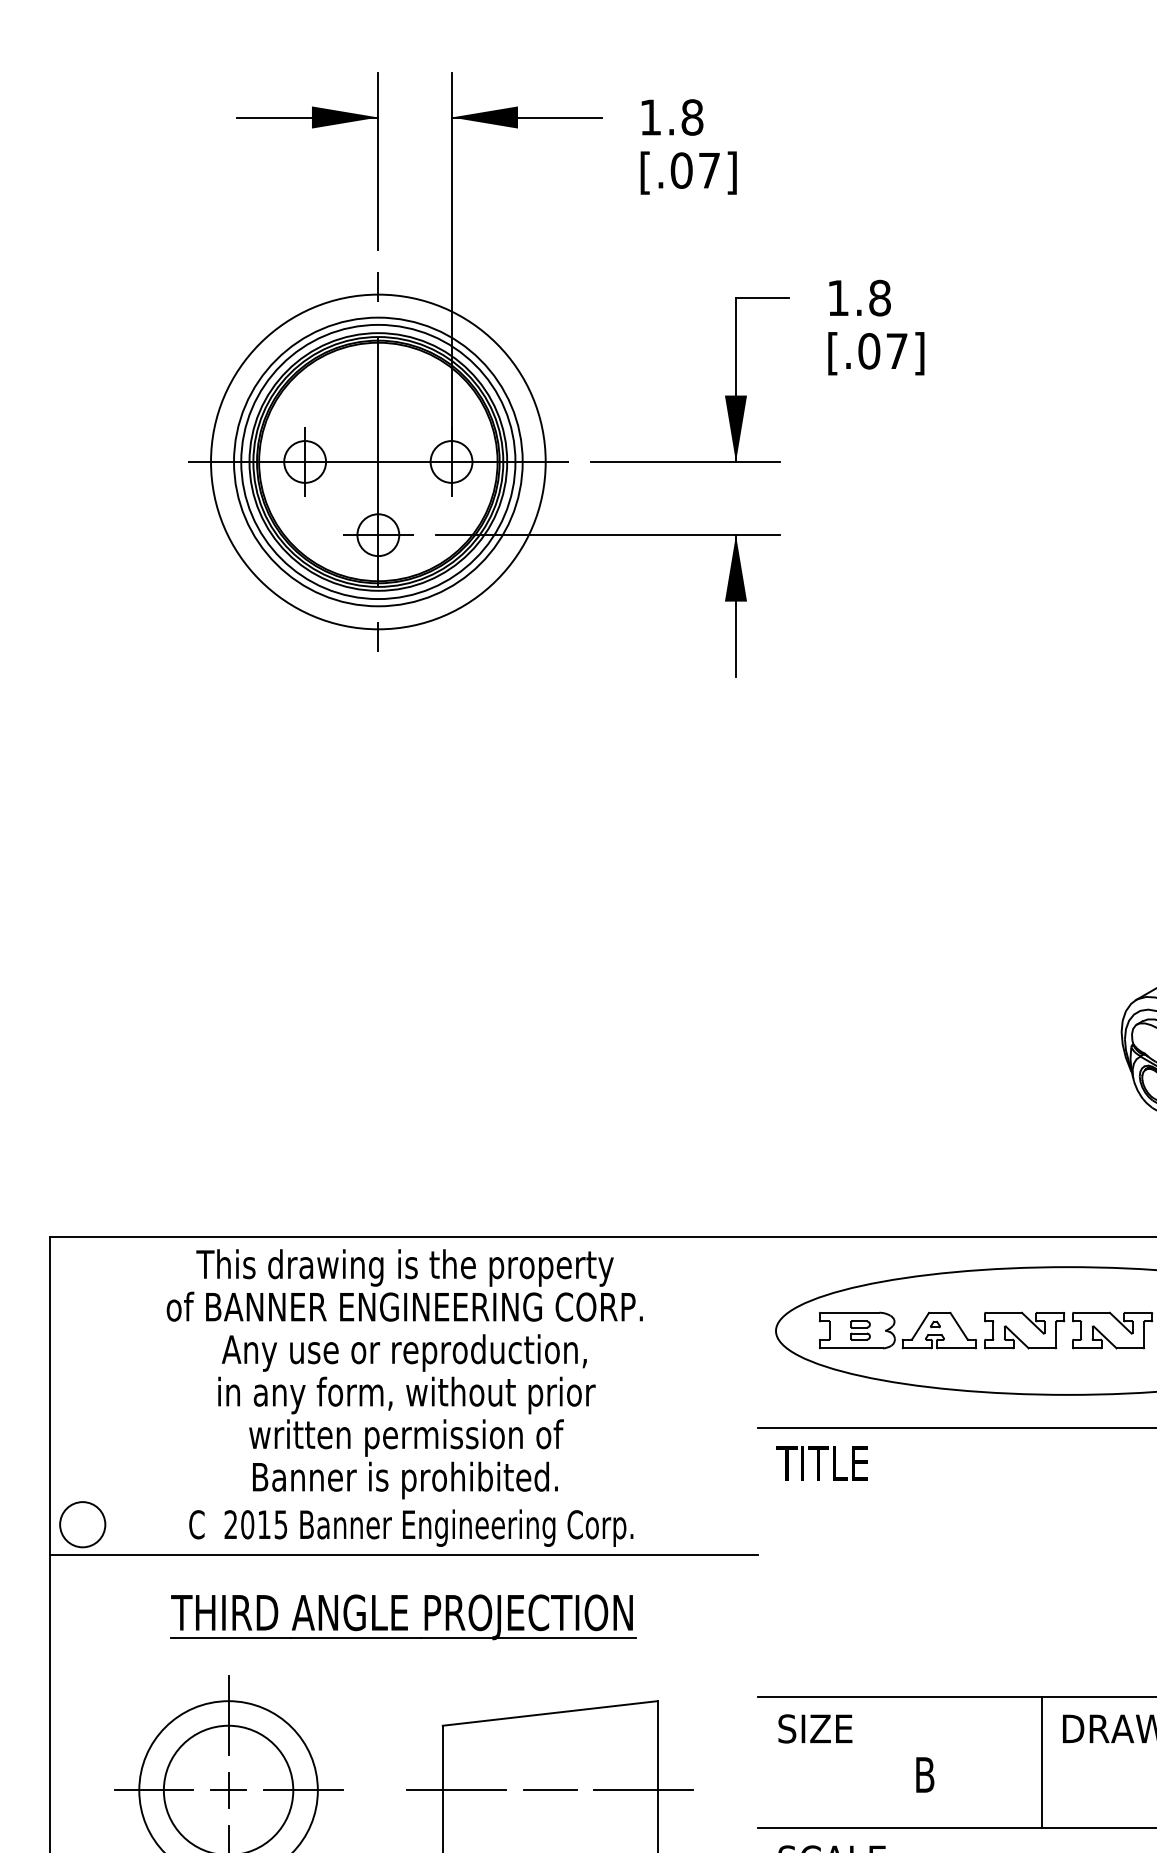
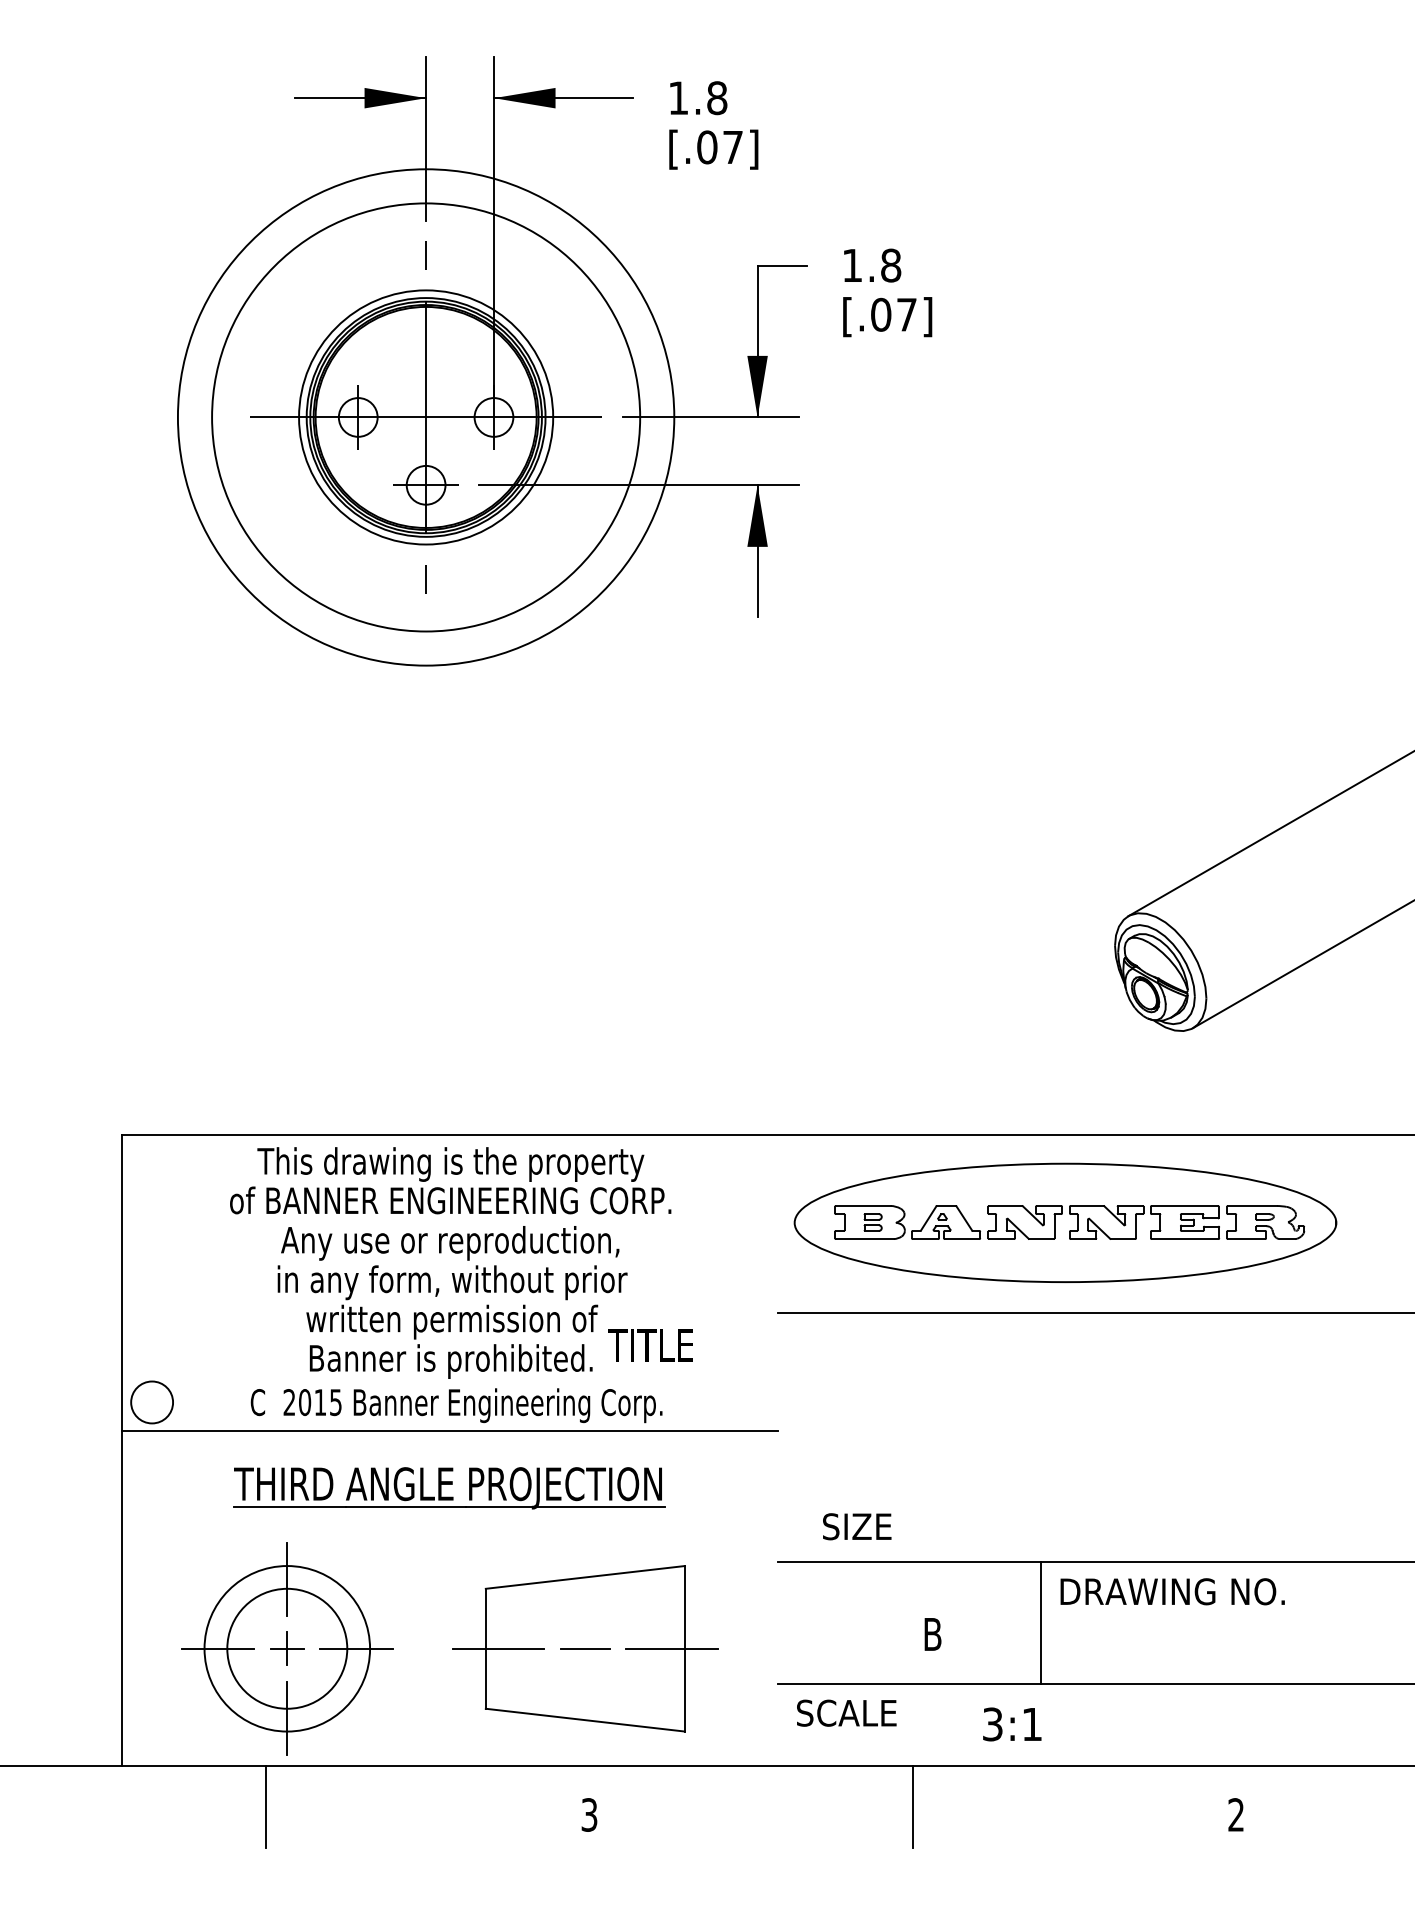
circle: (377, 462) -> (425, 417), size x1.6
circle: (378, 462) -> (426, 417), size x1.6
text: (822, 1463) -> (650, 1345), moved
text: (815, 1728) -> (857, 1526), moved

